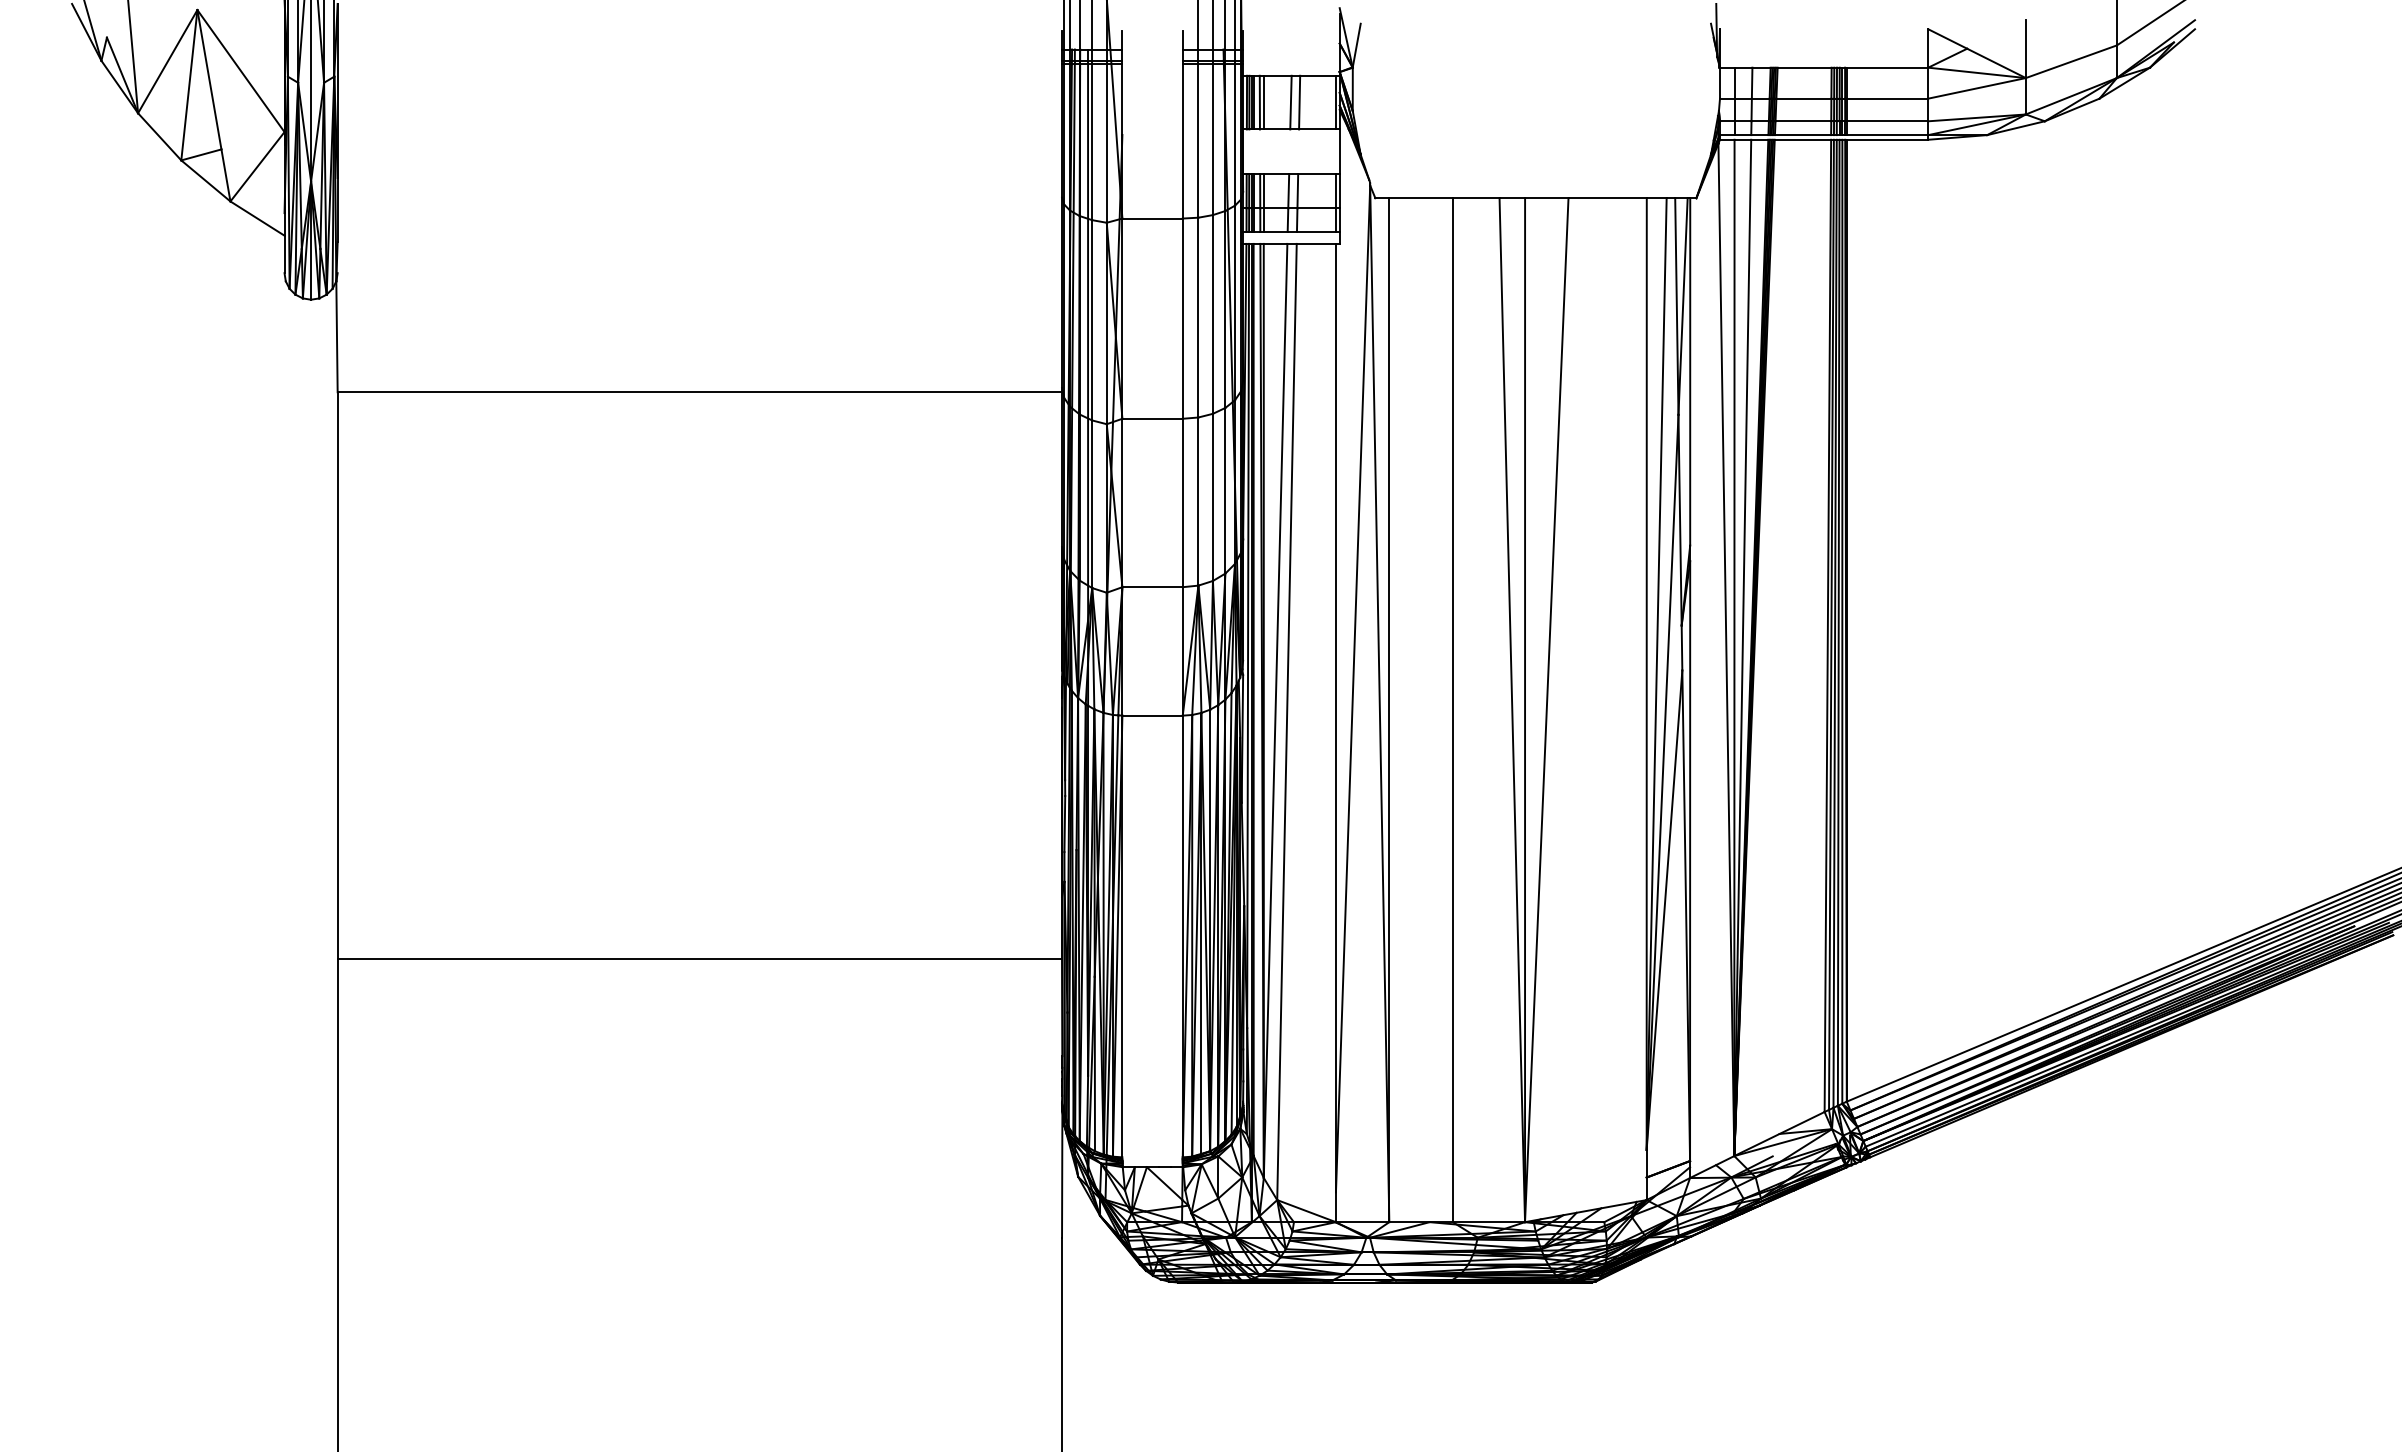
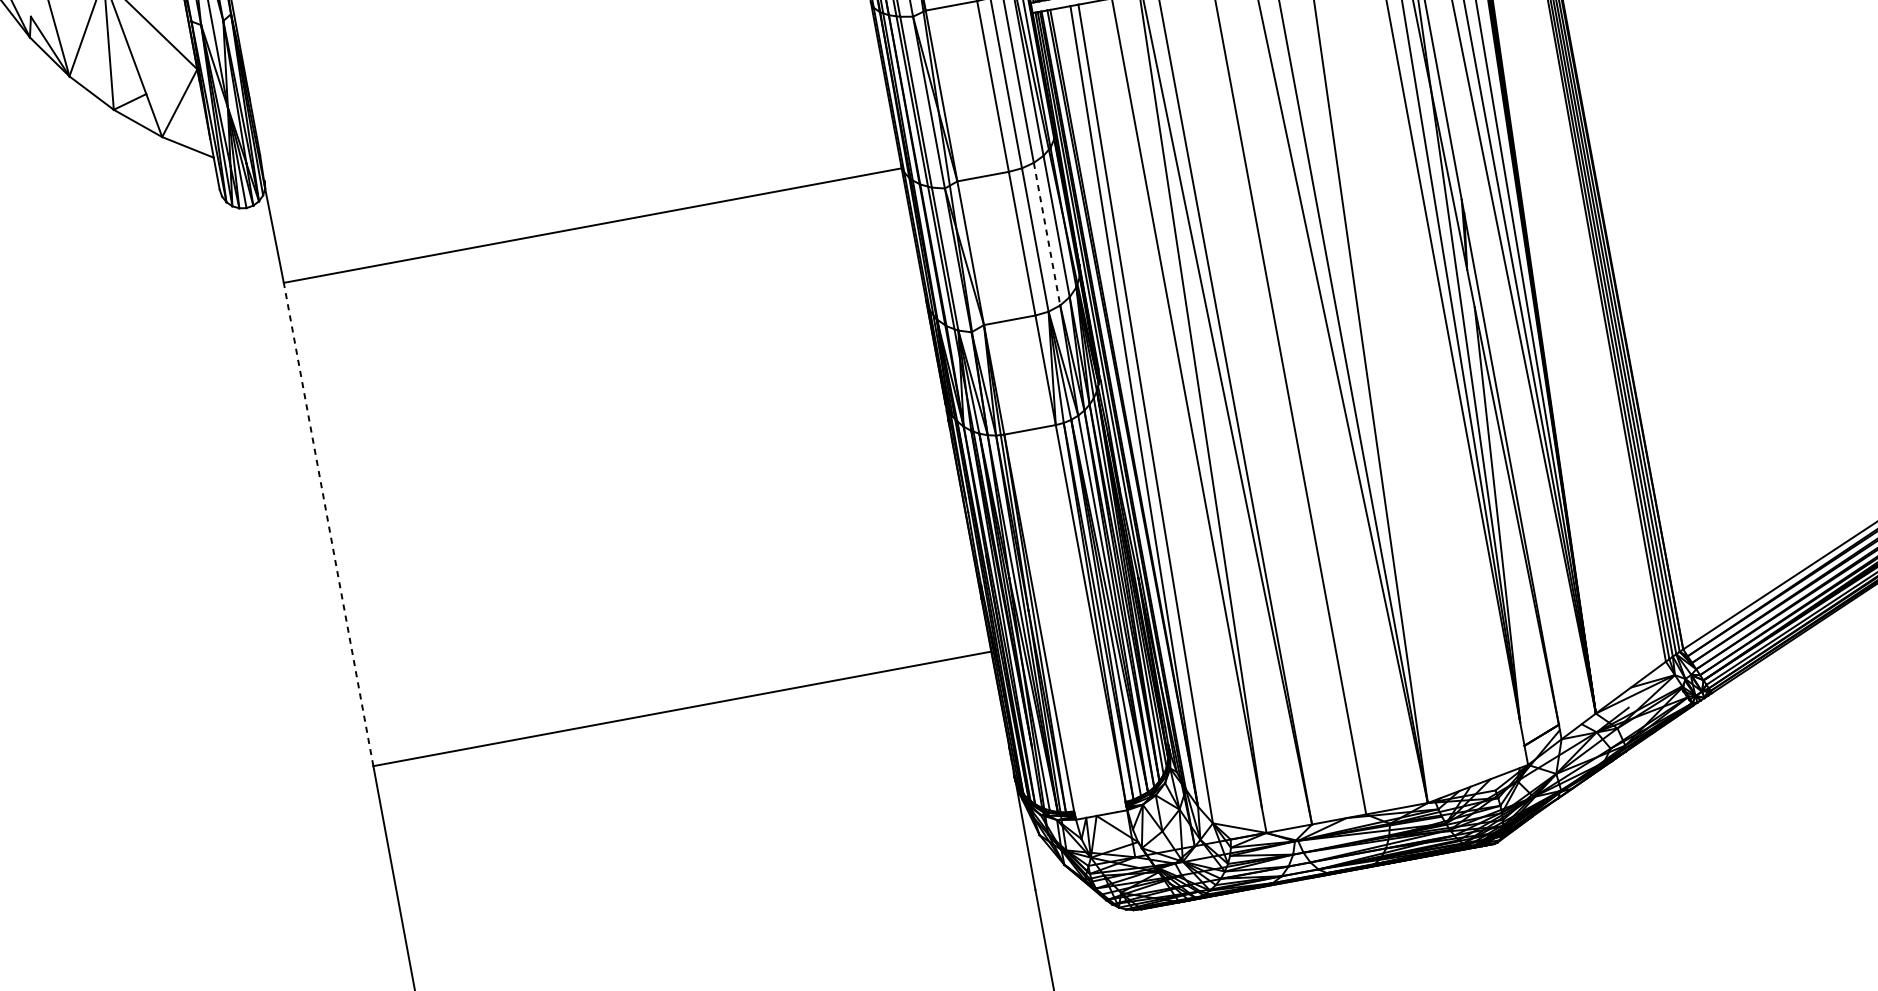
line: (1212, 497) -> (1046, 234), solid -> dashed
line: (337, 675) -> (328, 524), solid -> dashed

